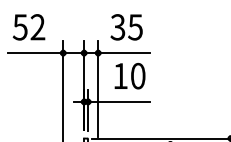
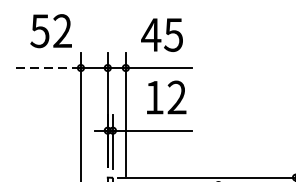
text: (28, 27) -> (50, 31), moved
text: (117, 27) -> (150, 35), 35 -> 45
line: (35, 53) -> (45, 68), solid -> dashed
text: (138, 76) -> (177, 98), 10 -> 12

